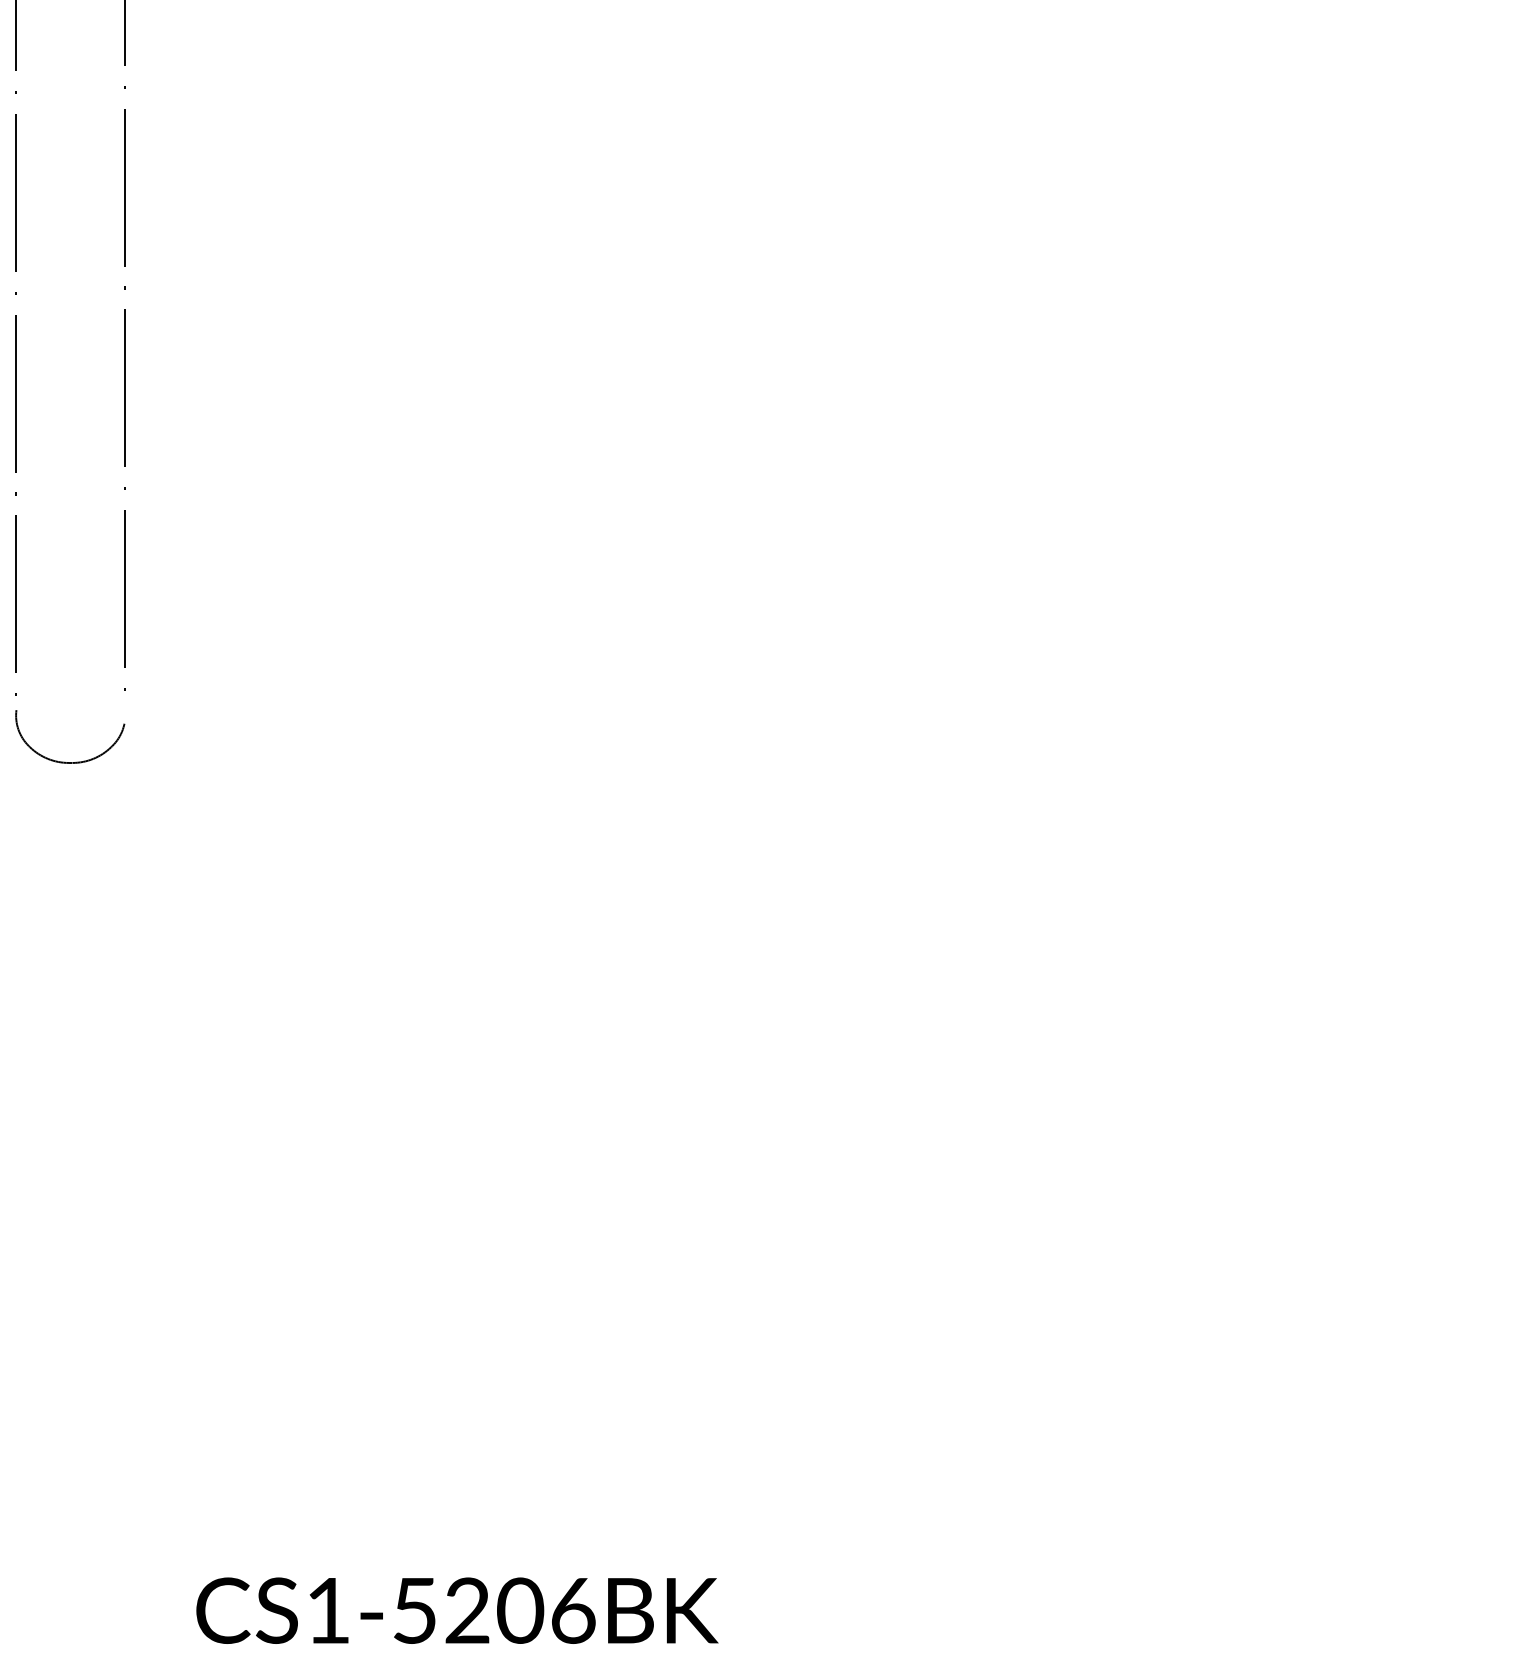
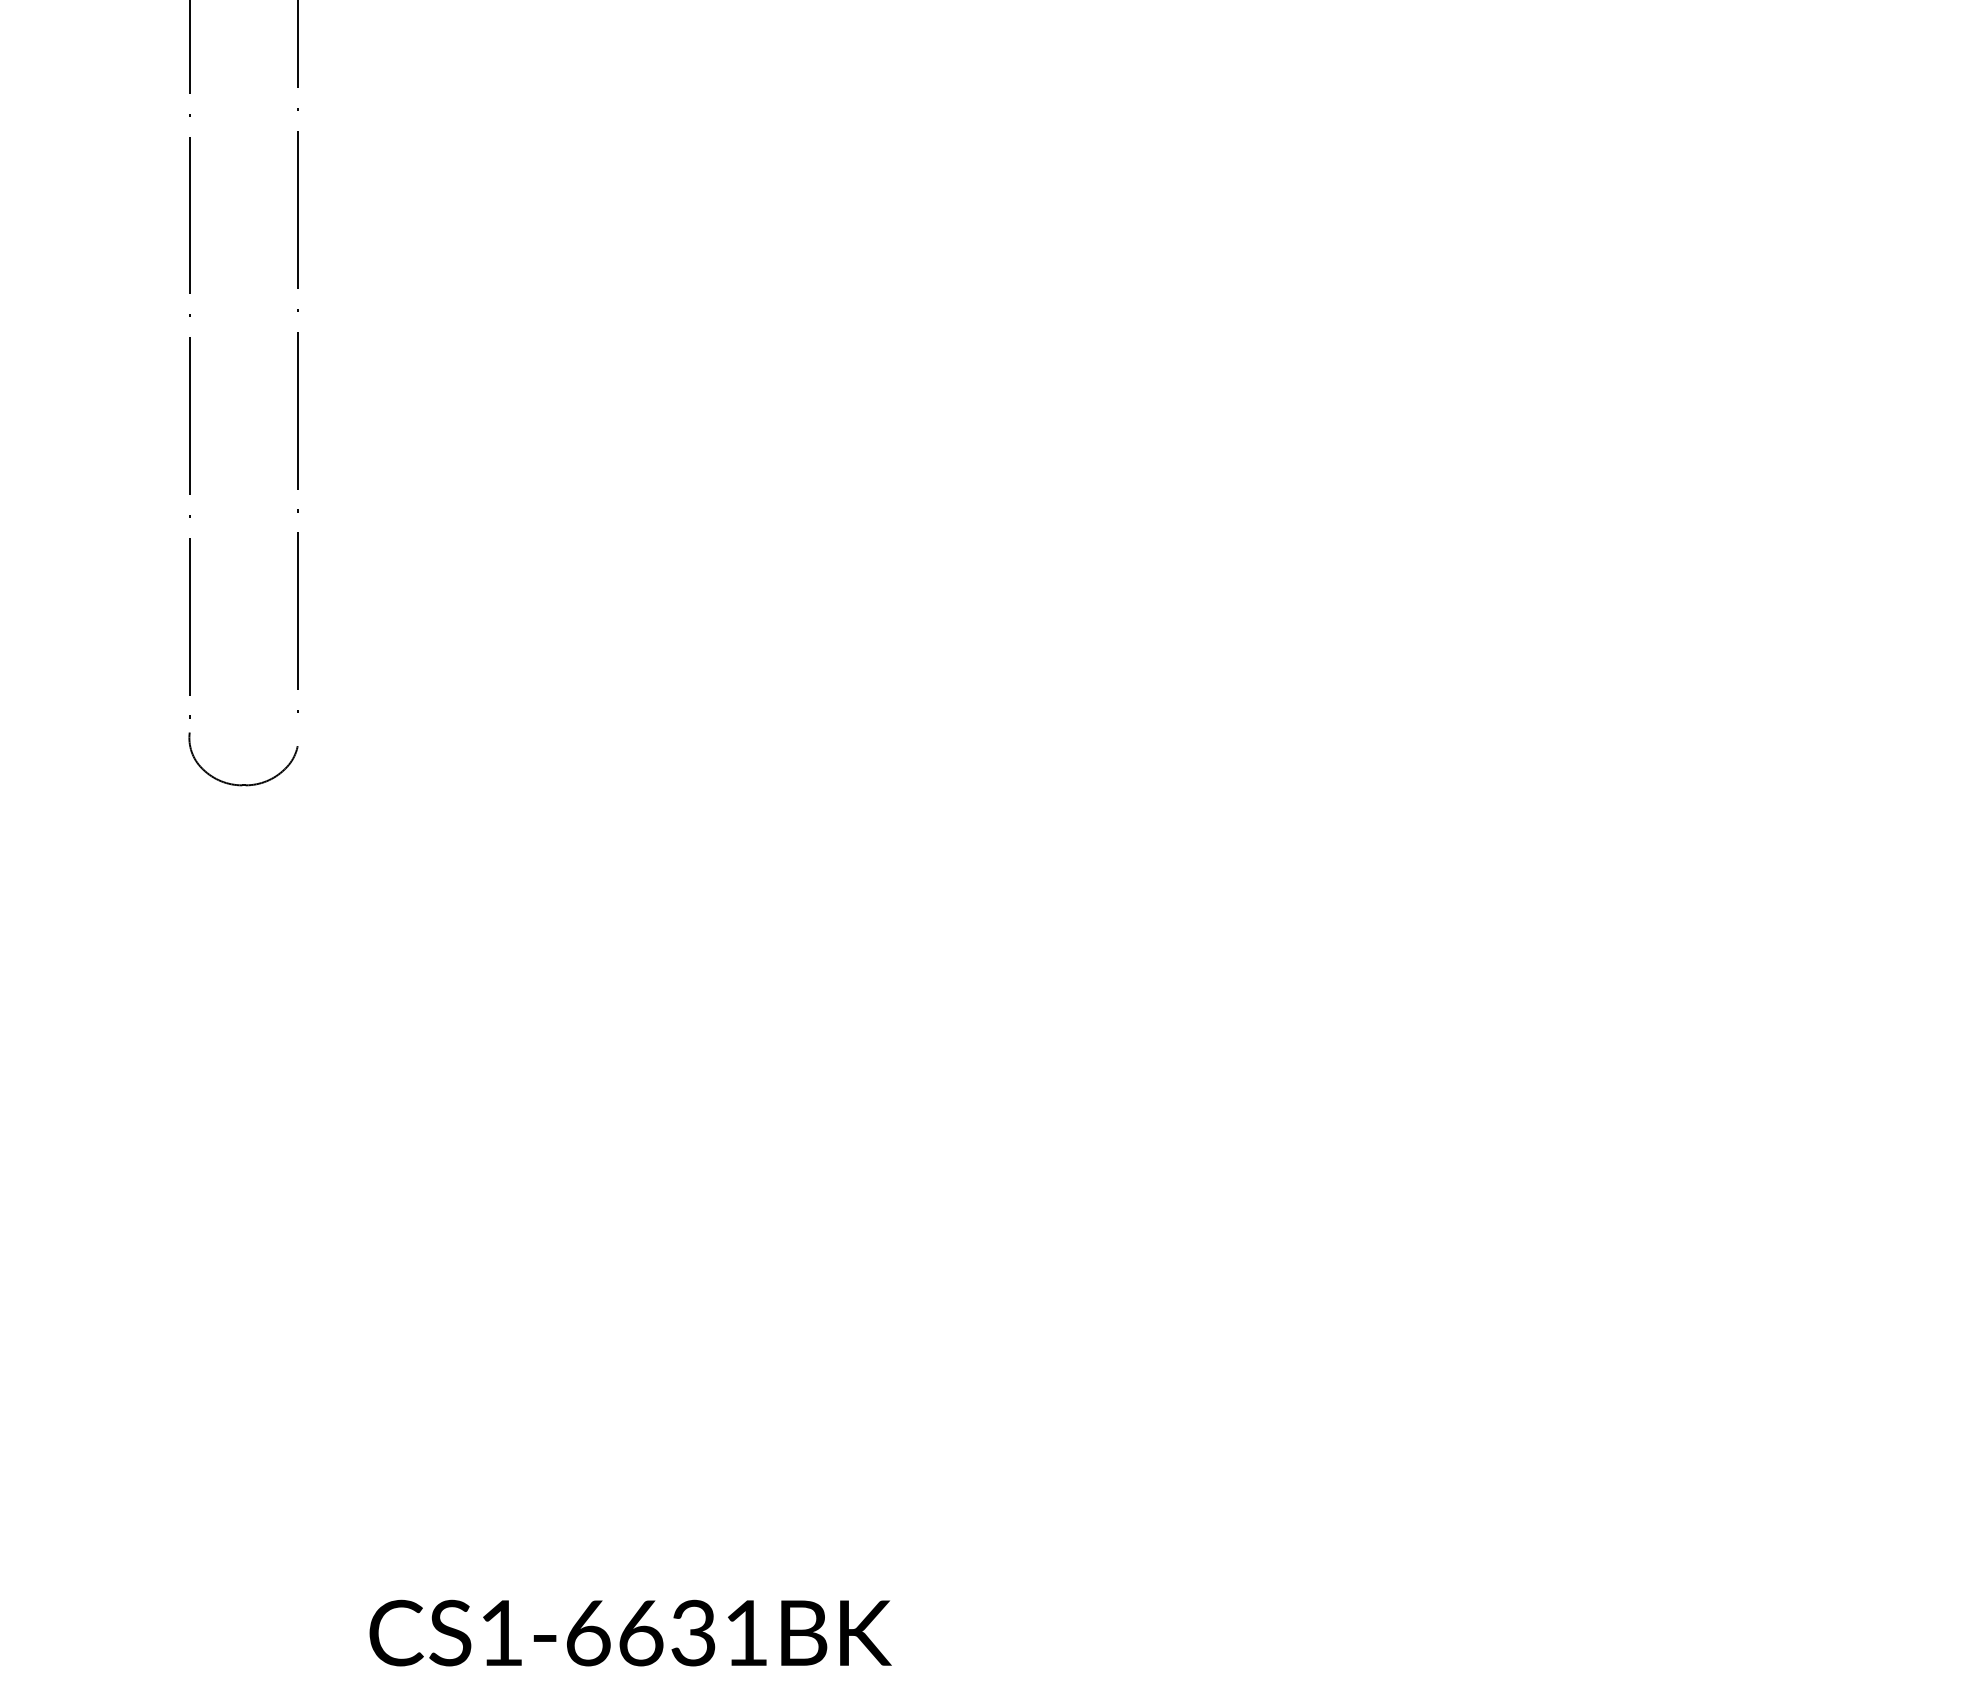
text: (494, 1610) -> (667, 1632), CS1-5206BK -> CS1-6631BK

